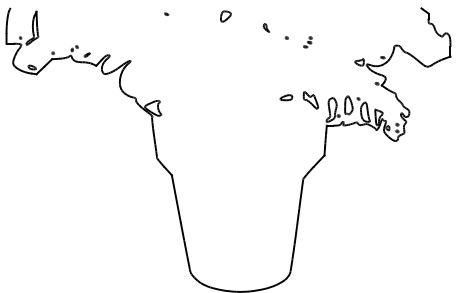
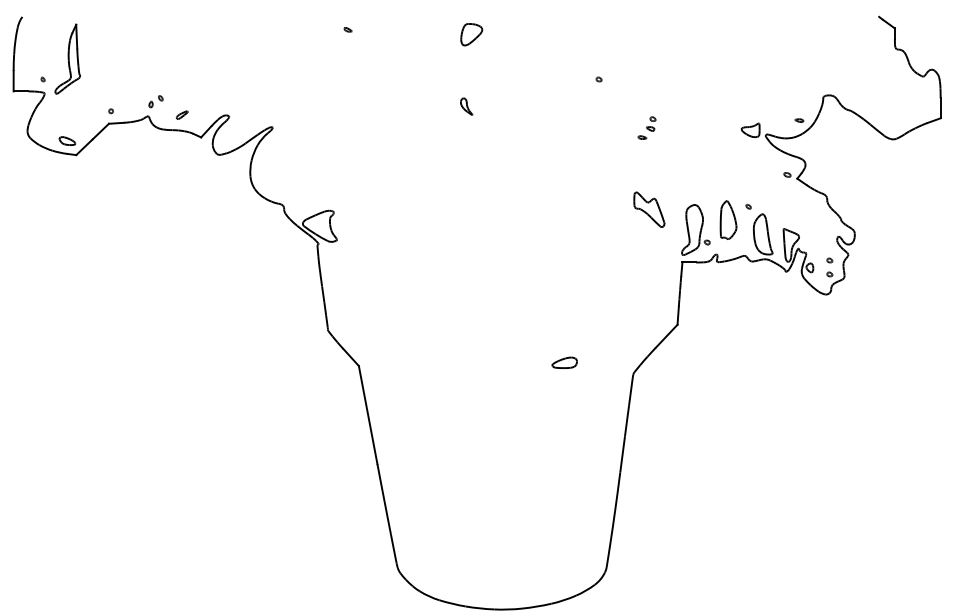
part: (266, 27) -> (466, 105), moved
part: (307, 42) -> (646, 128), moved
part: (286, 97) -> (564, 362), moved

